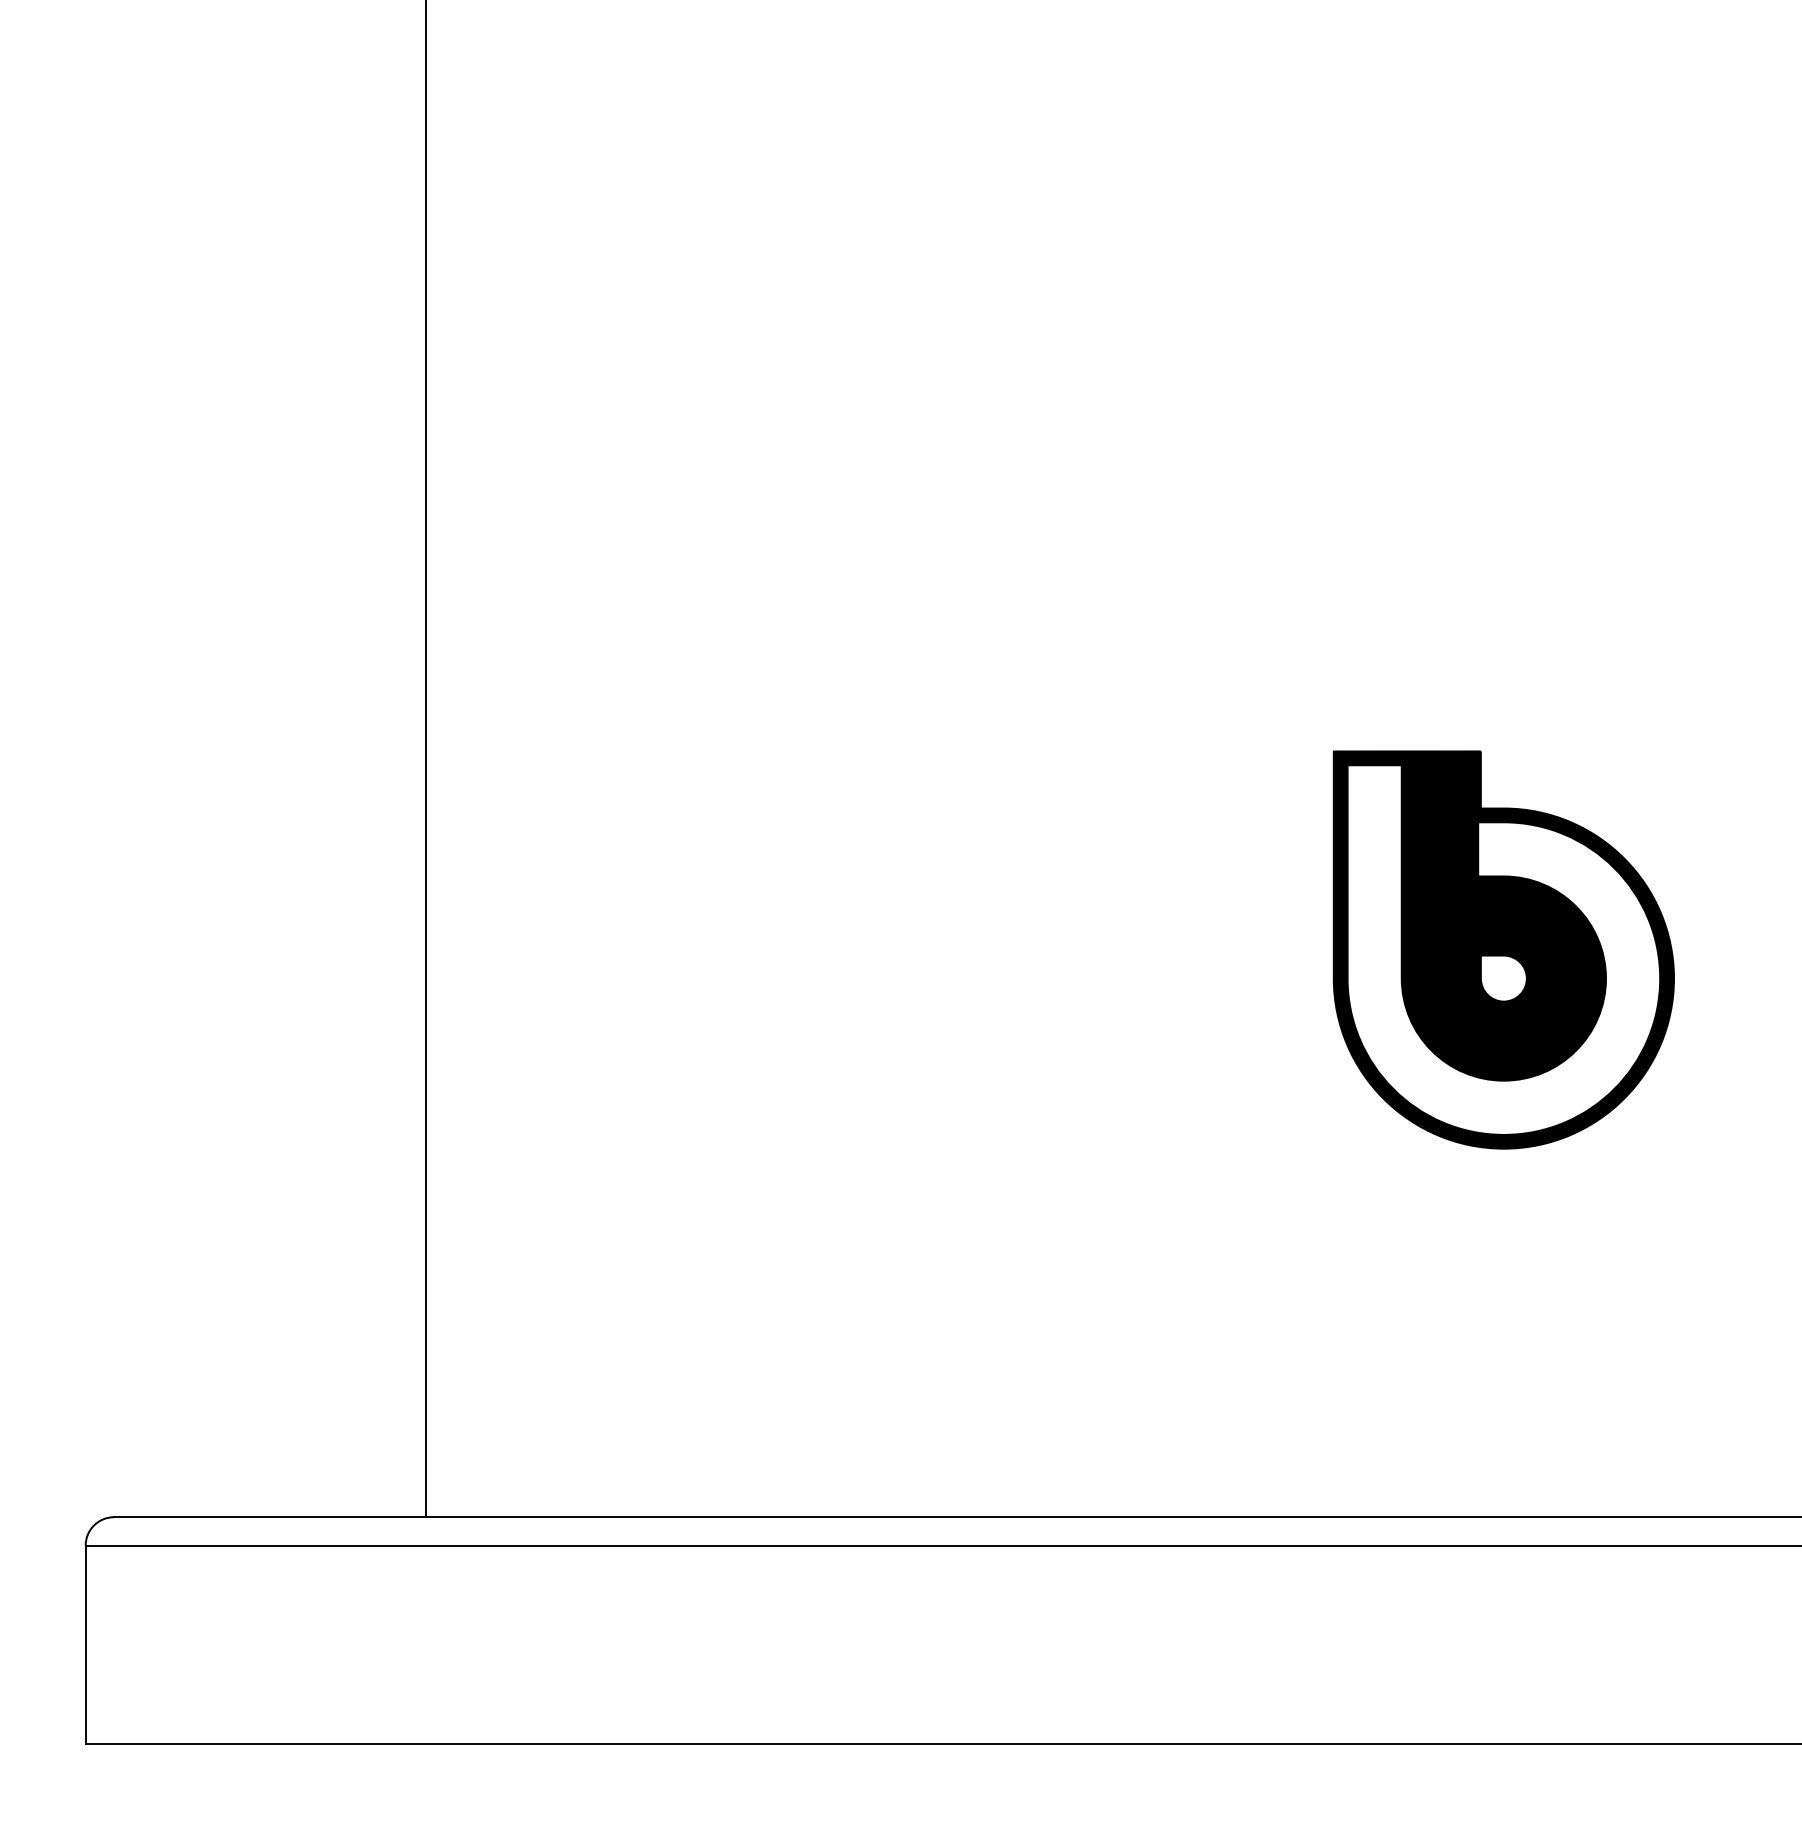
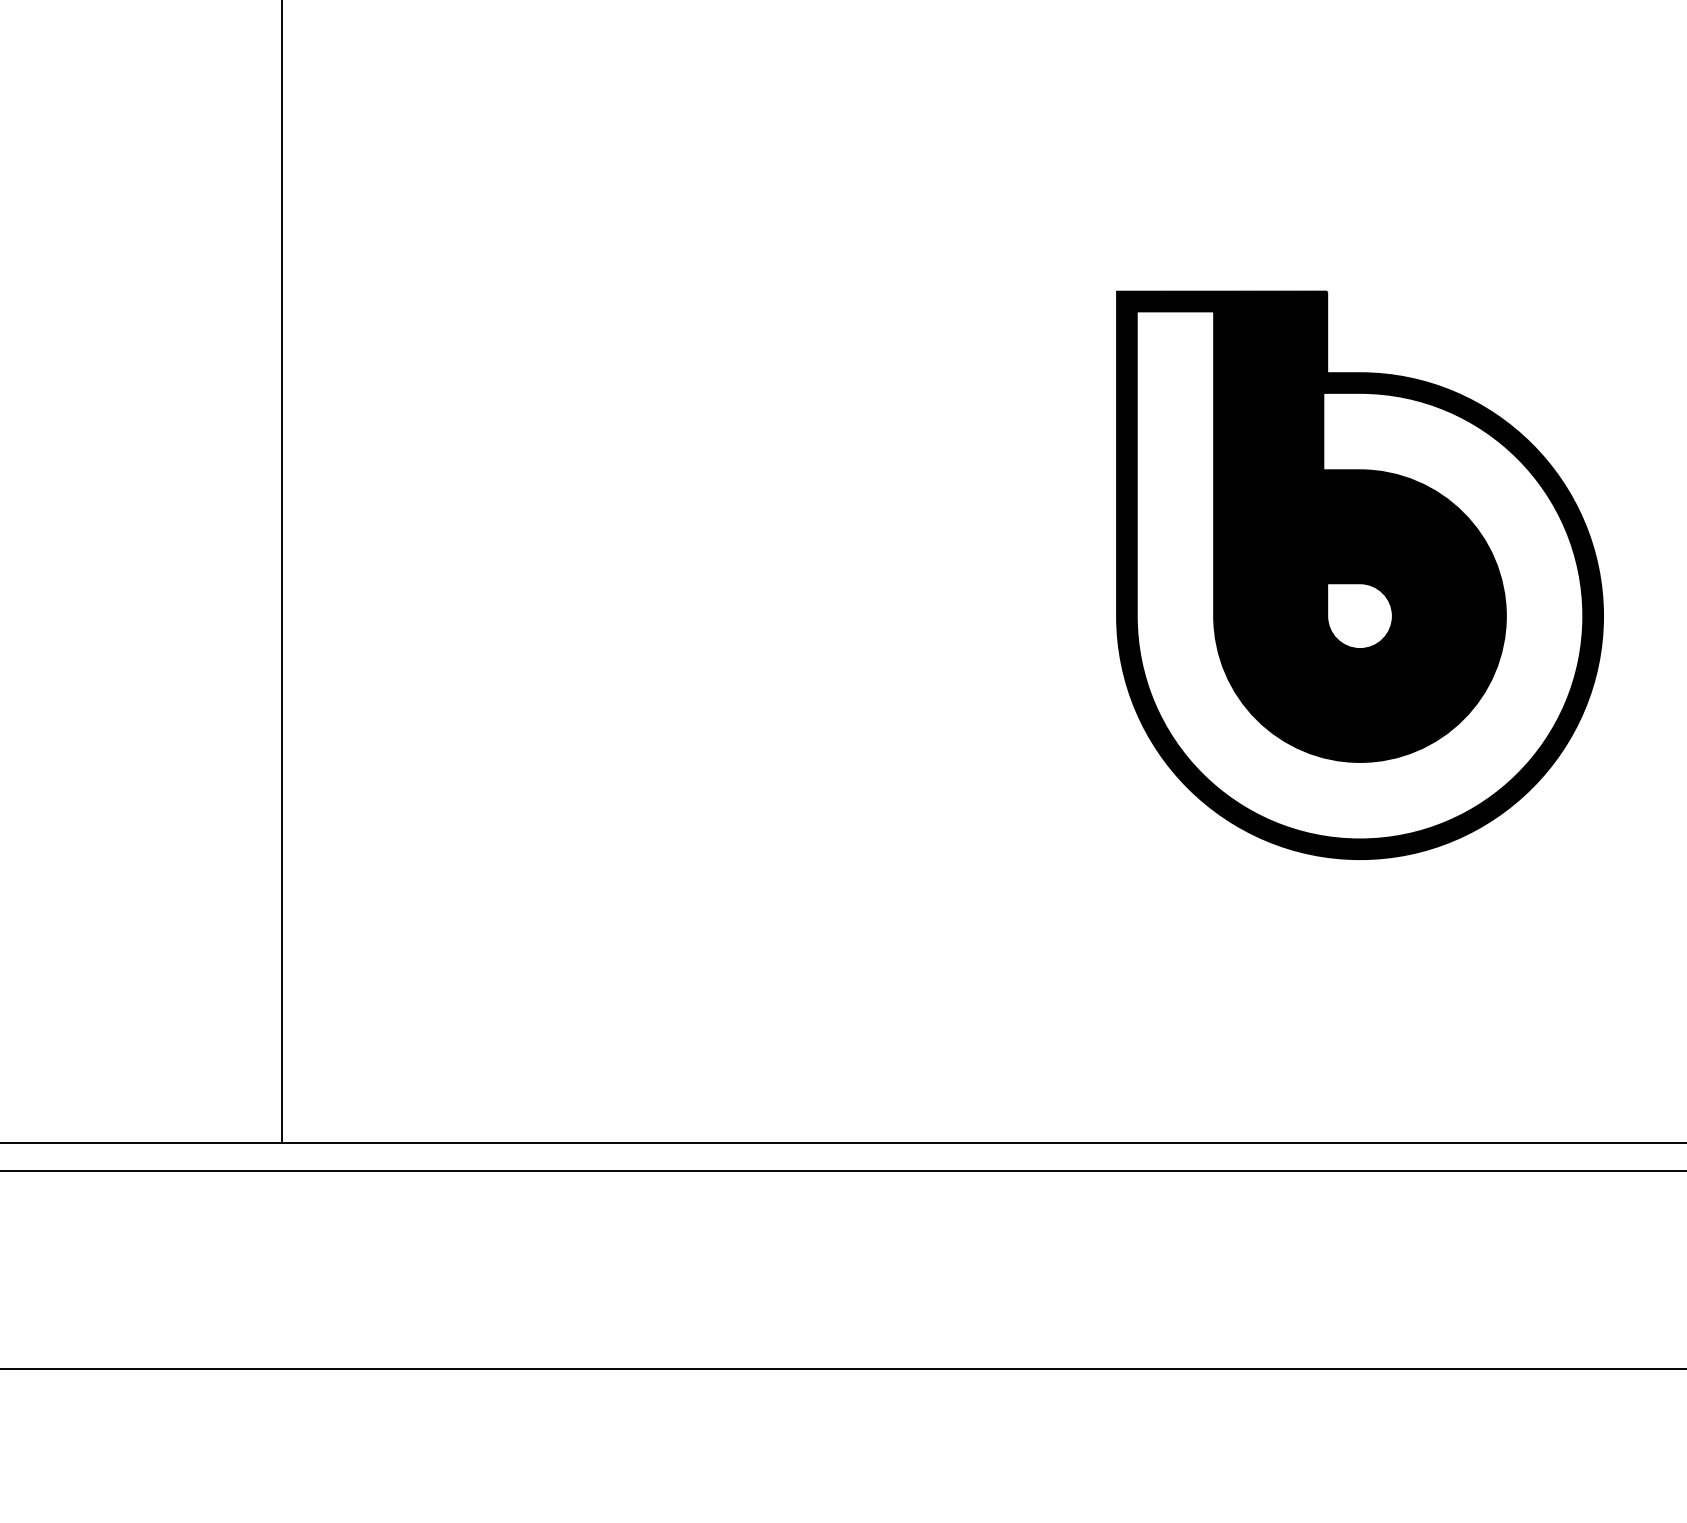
part: (1503, 949) -> (1359, 574), size x1.43

